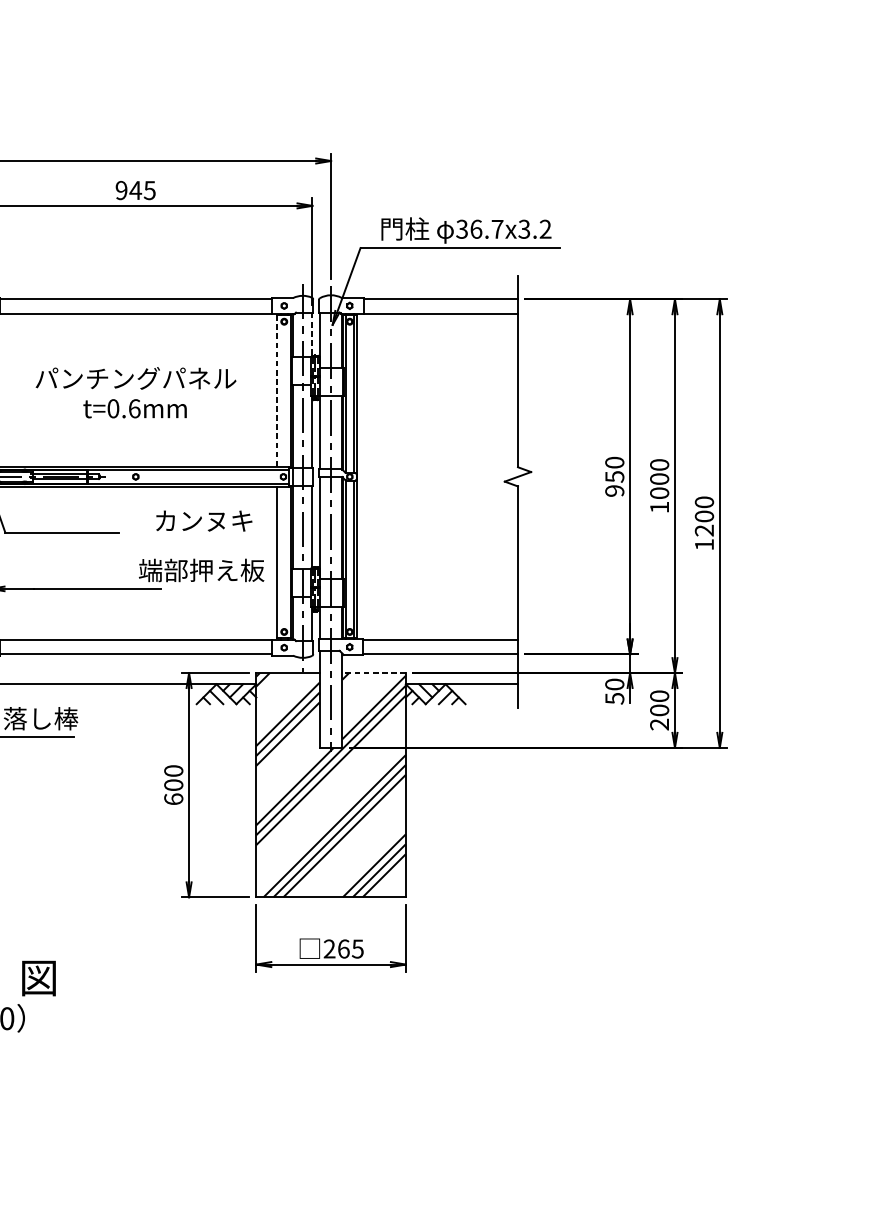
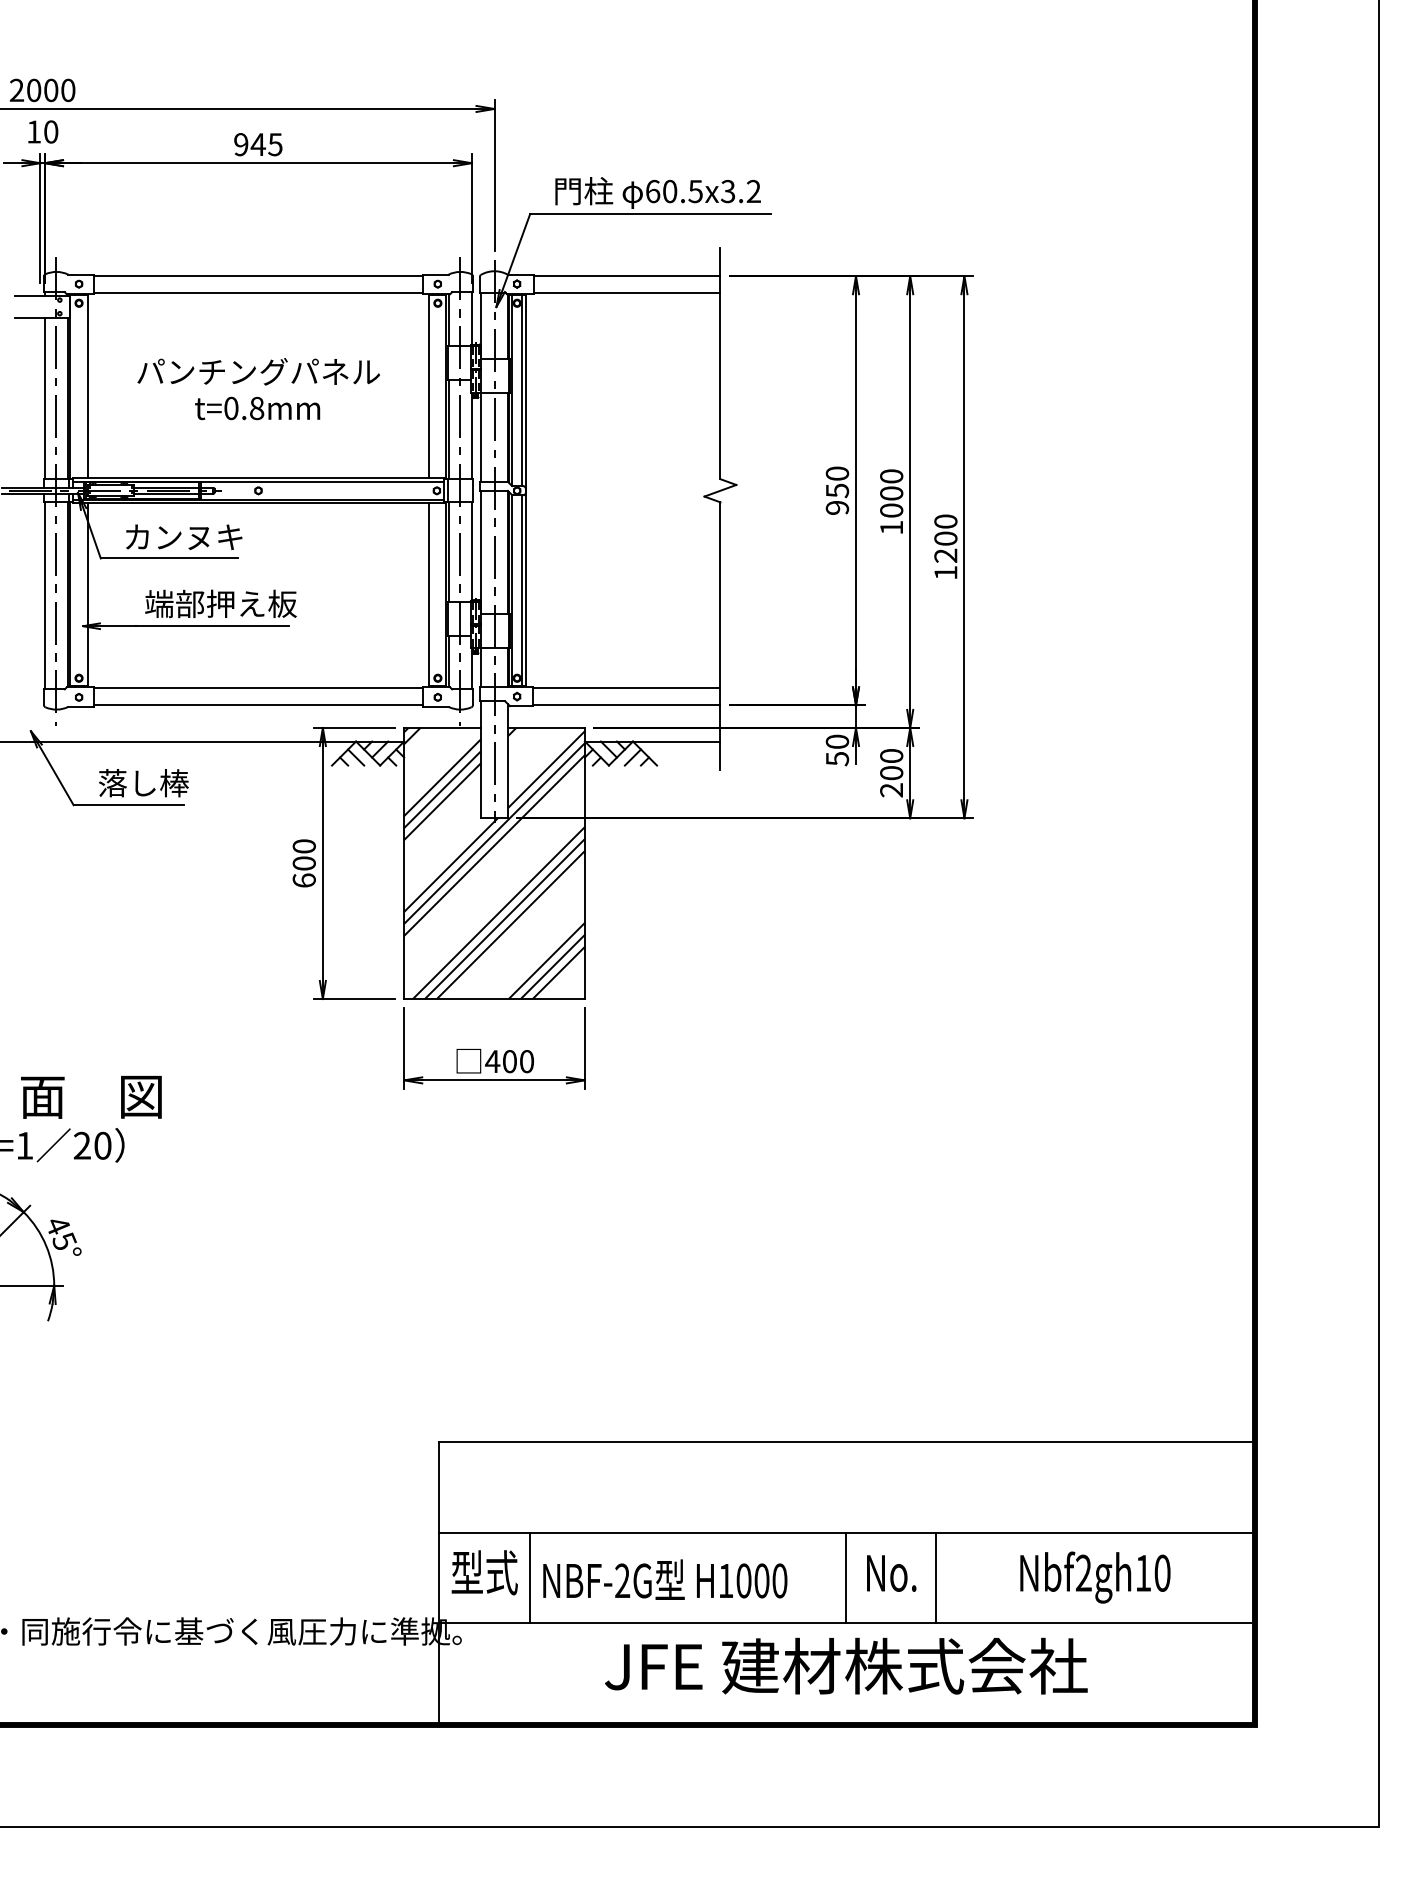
text: (479, 229) -> (673, 191), 36.7x3.2 -> 60.5x3.2
line: (312, 334) -> (471, 318), dashed -> solid
line: (277, 391) -> (429, 387), dashed -> solid
text: (135, 407) -> (257, 407), t=0.6mm -> t=0.8mm
text: (204, 520) -> (184, 536), moved
text: (201, 570) -> (220, 603), moved
line: (374, 672) -> (546, 727), dashed -> solid
text: (343, 948) -> (509, 1061), 265 -> 400

